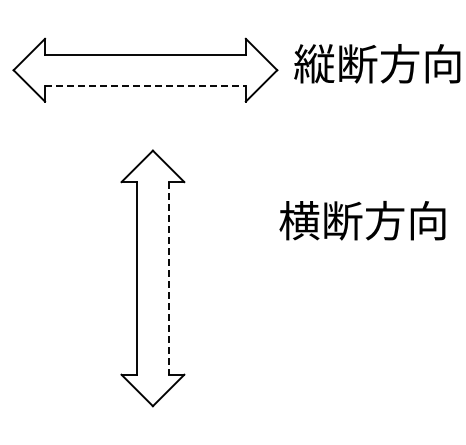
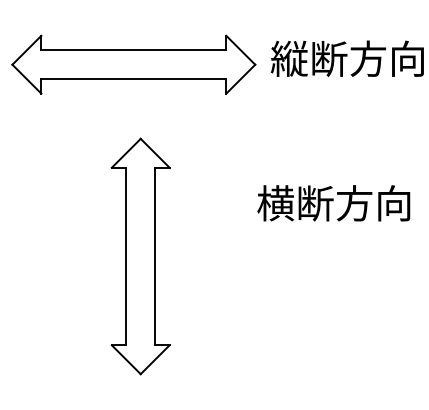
line: (145, 85) -> (133, 78), dashed -> solid
line: (168, 278) -> (155, 256), dashed -> solid

